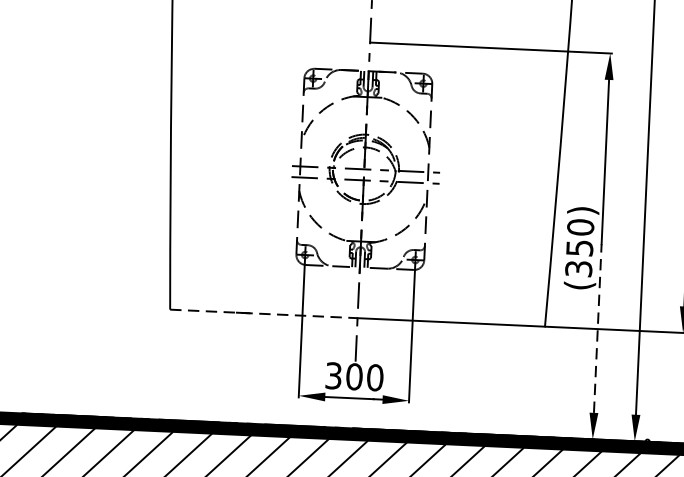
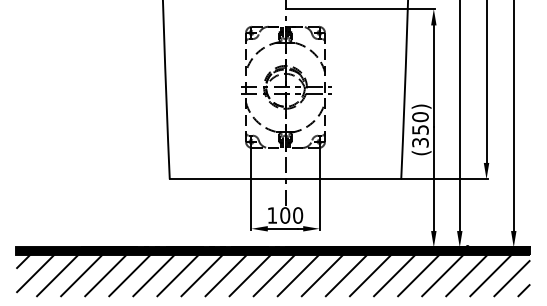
line: (263, 314) -> (227, 179), dashed -> solid
line: (597, 327) -> (433, 178), dashed -> solid
text: (333, 375) -> (272, 215), 300 -> 100

